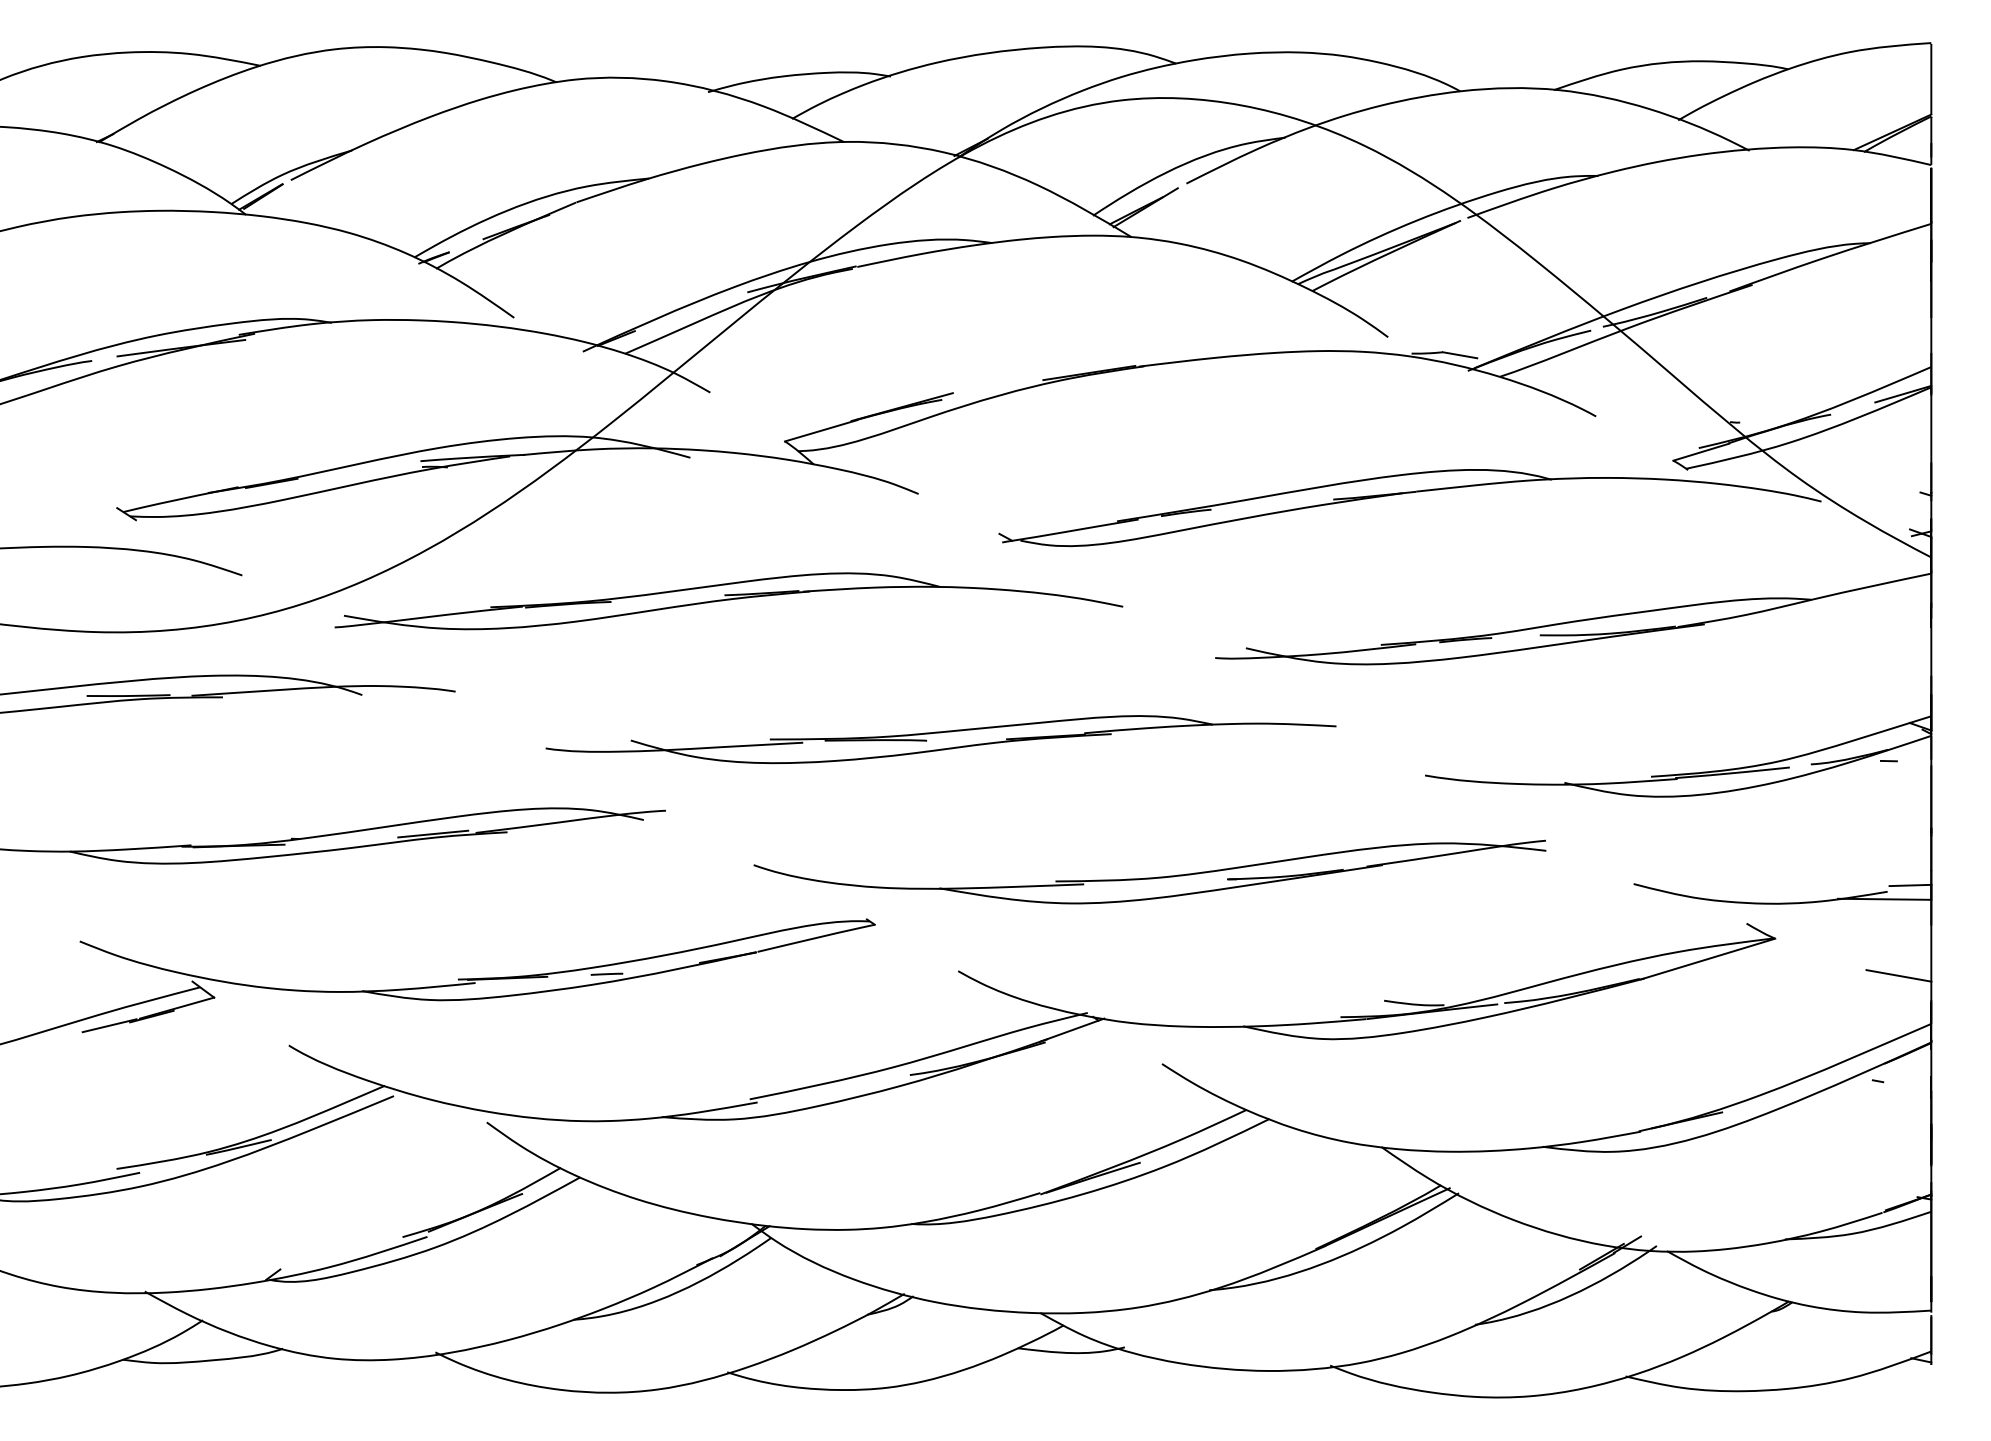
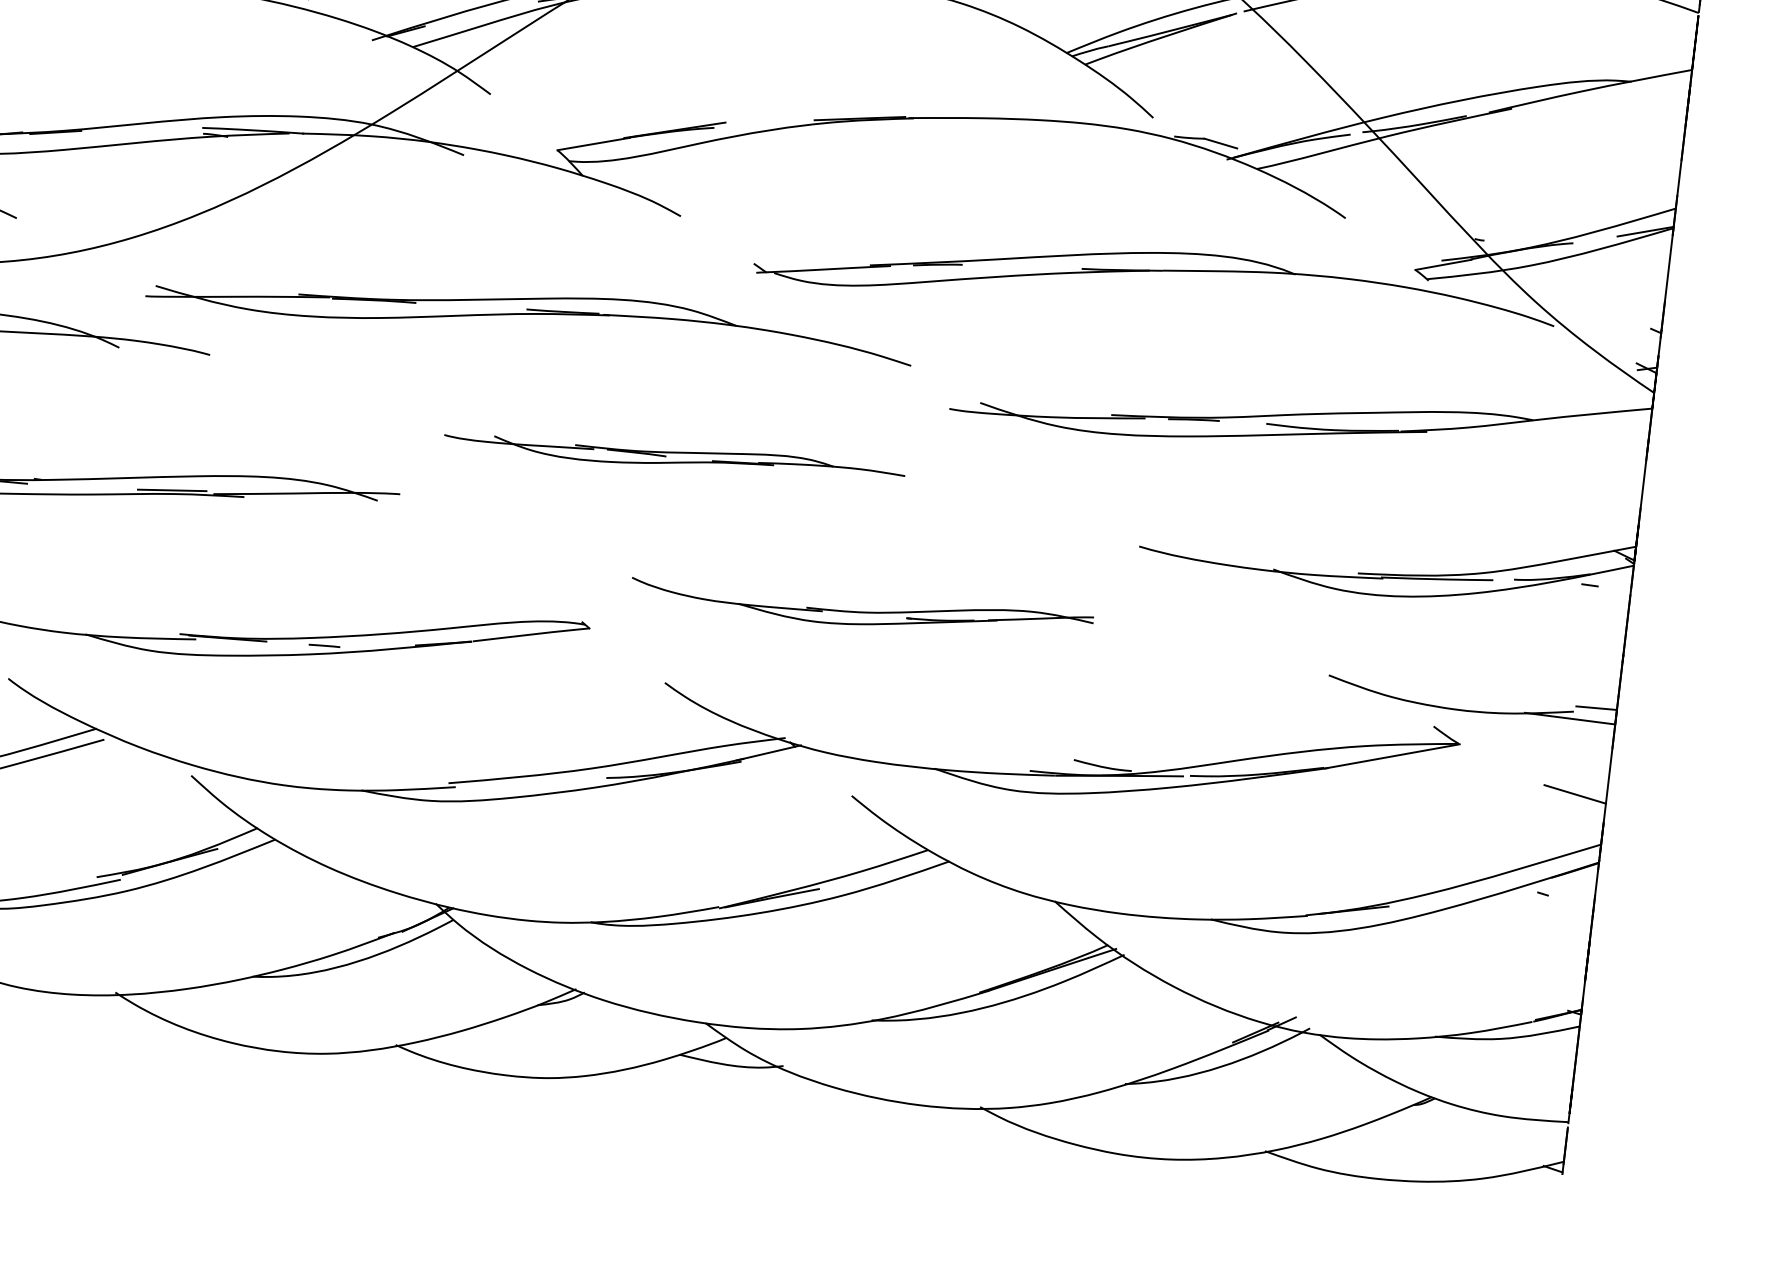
part: (728, 601) -> (529, 315), moved
part: (940, 739) -> (674, 456), size x0.6
part: (1149, 871) -> (861, 608), size x0.6

